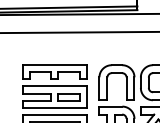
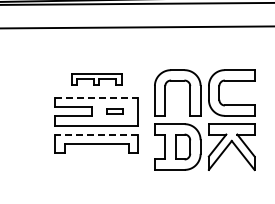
part: (54, 72) -> (96, 79), size x0.6
line: (54, 86) -> (96, 97), solid -> dashed
part: (68, 96) -> (114, 111), size x0.6
line: (54, 114) -> (96, 134), solid -> dashed

